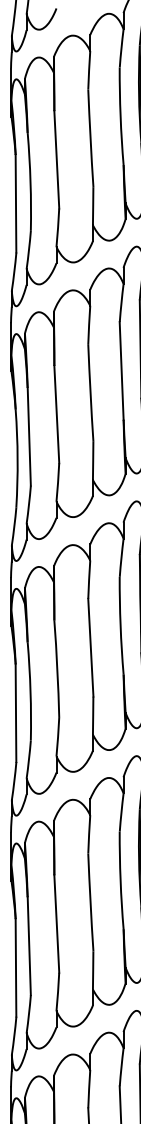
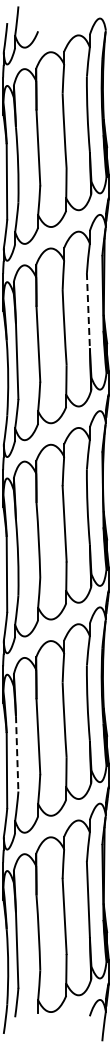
line: (121, 370) -> (88, 310), solid -> dashed
line: (29, 945) -> (17, 753), solid -> dashed

